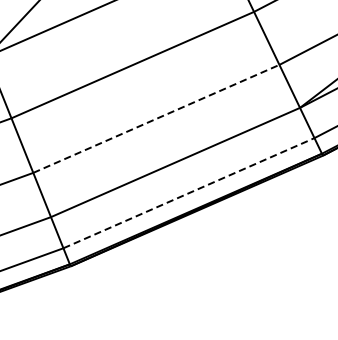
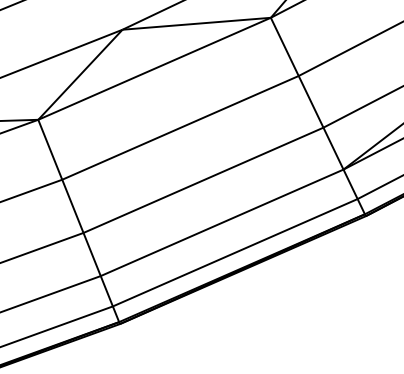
line: (156, 119) -> (203, 180), dashed -> solid
line: (189, 192) -> (235, 252), dashed -> solid

